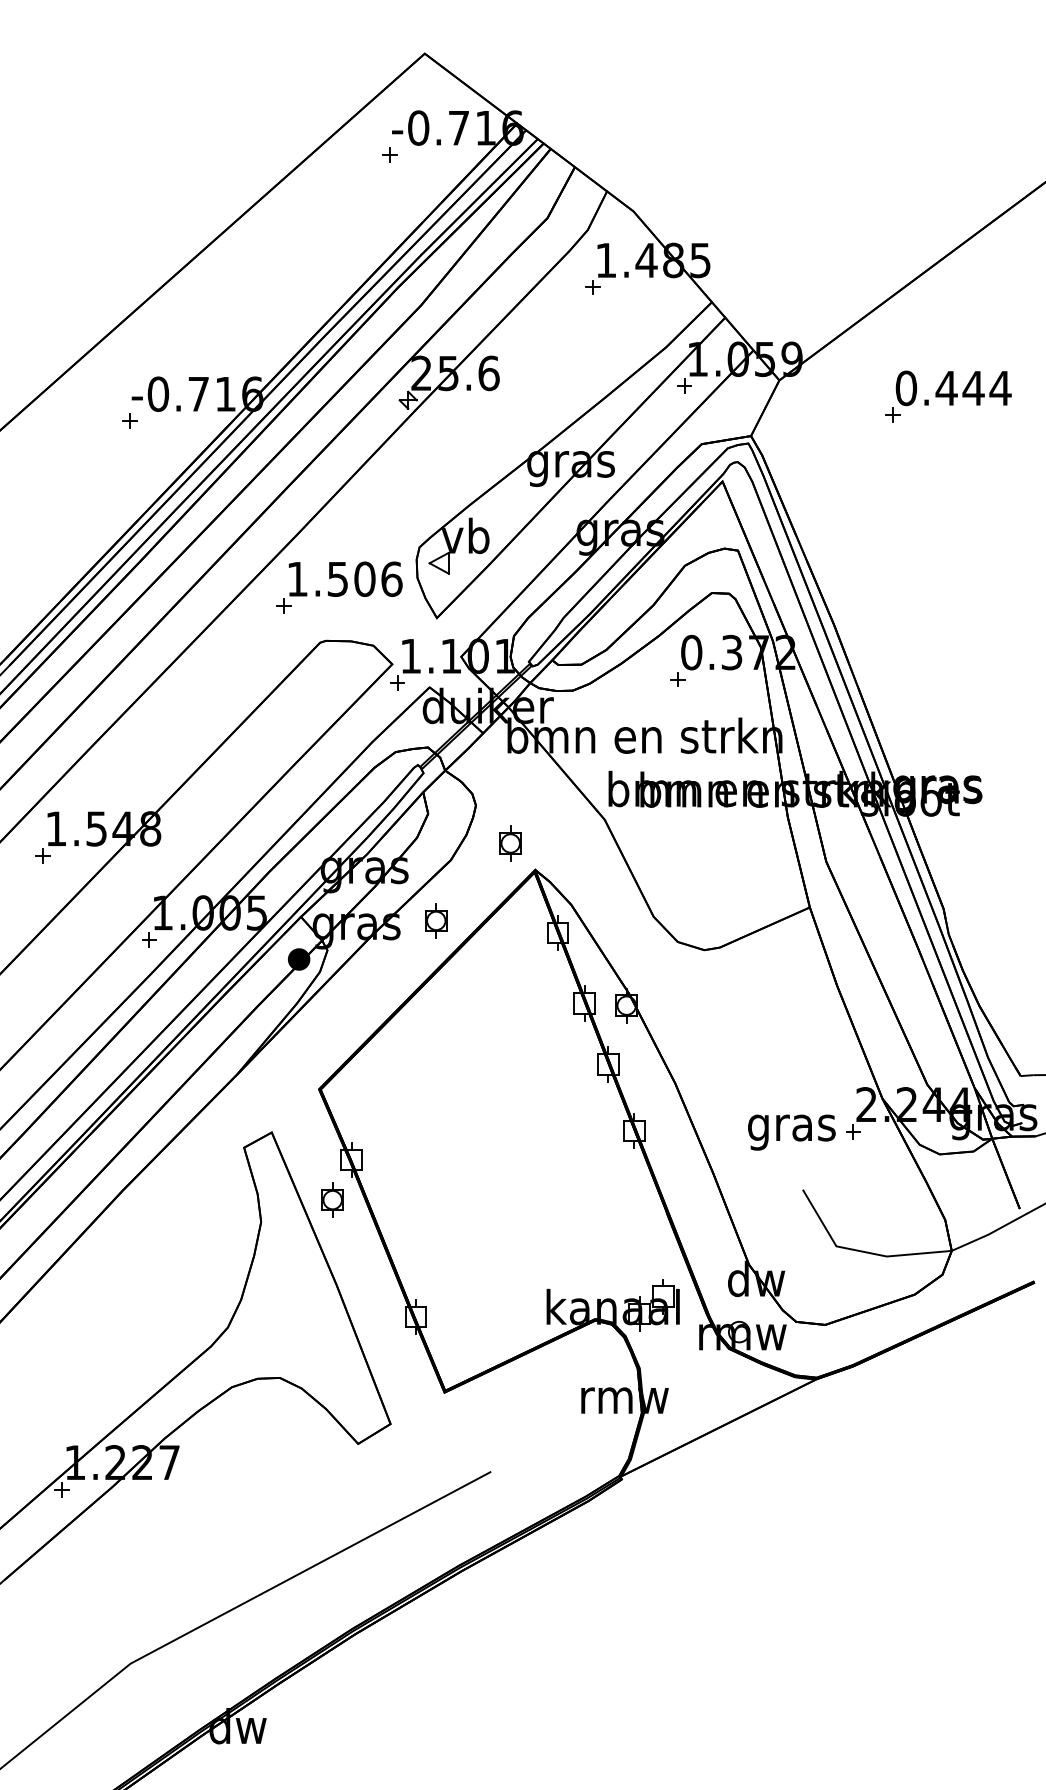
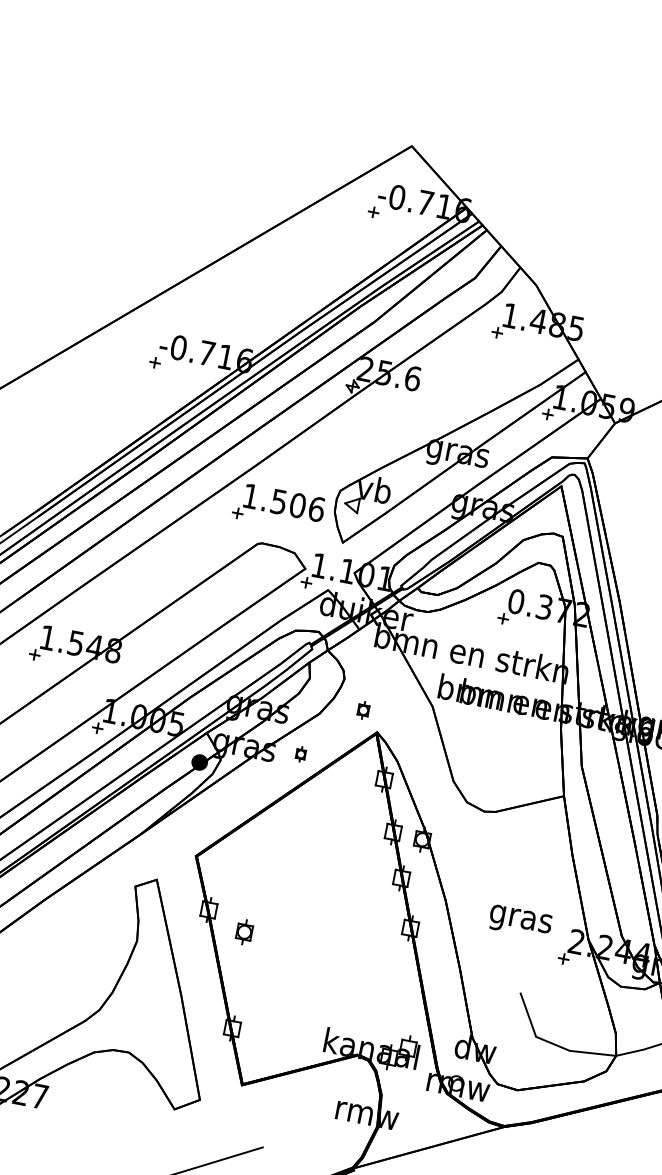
part: (510, 843) -> (363, 710), size x0.7
part: (436, 920) -> (301, 754), size x0.6
text: (791, 1132) -> (520, 921), moved
part: (332, 1199) -> (244, 931), moved

